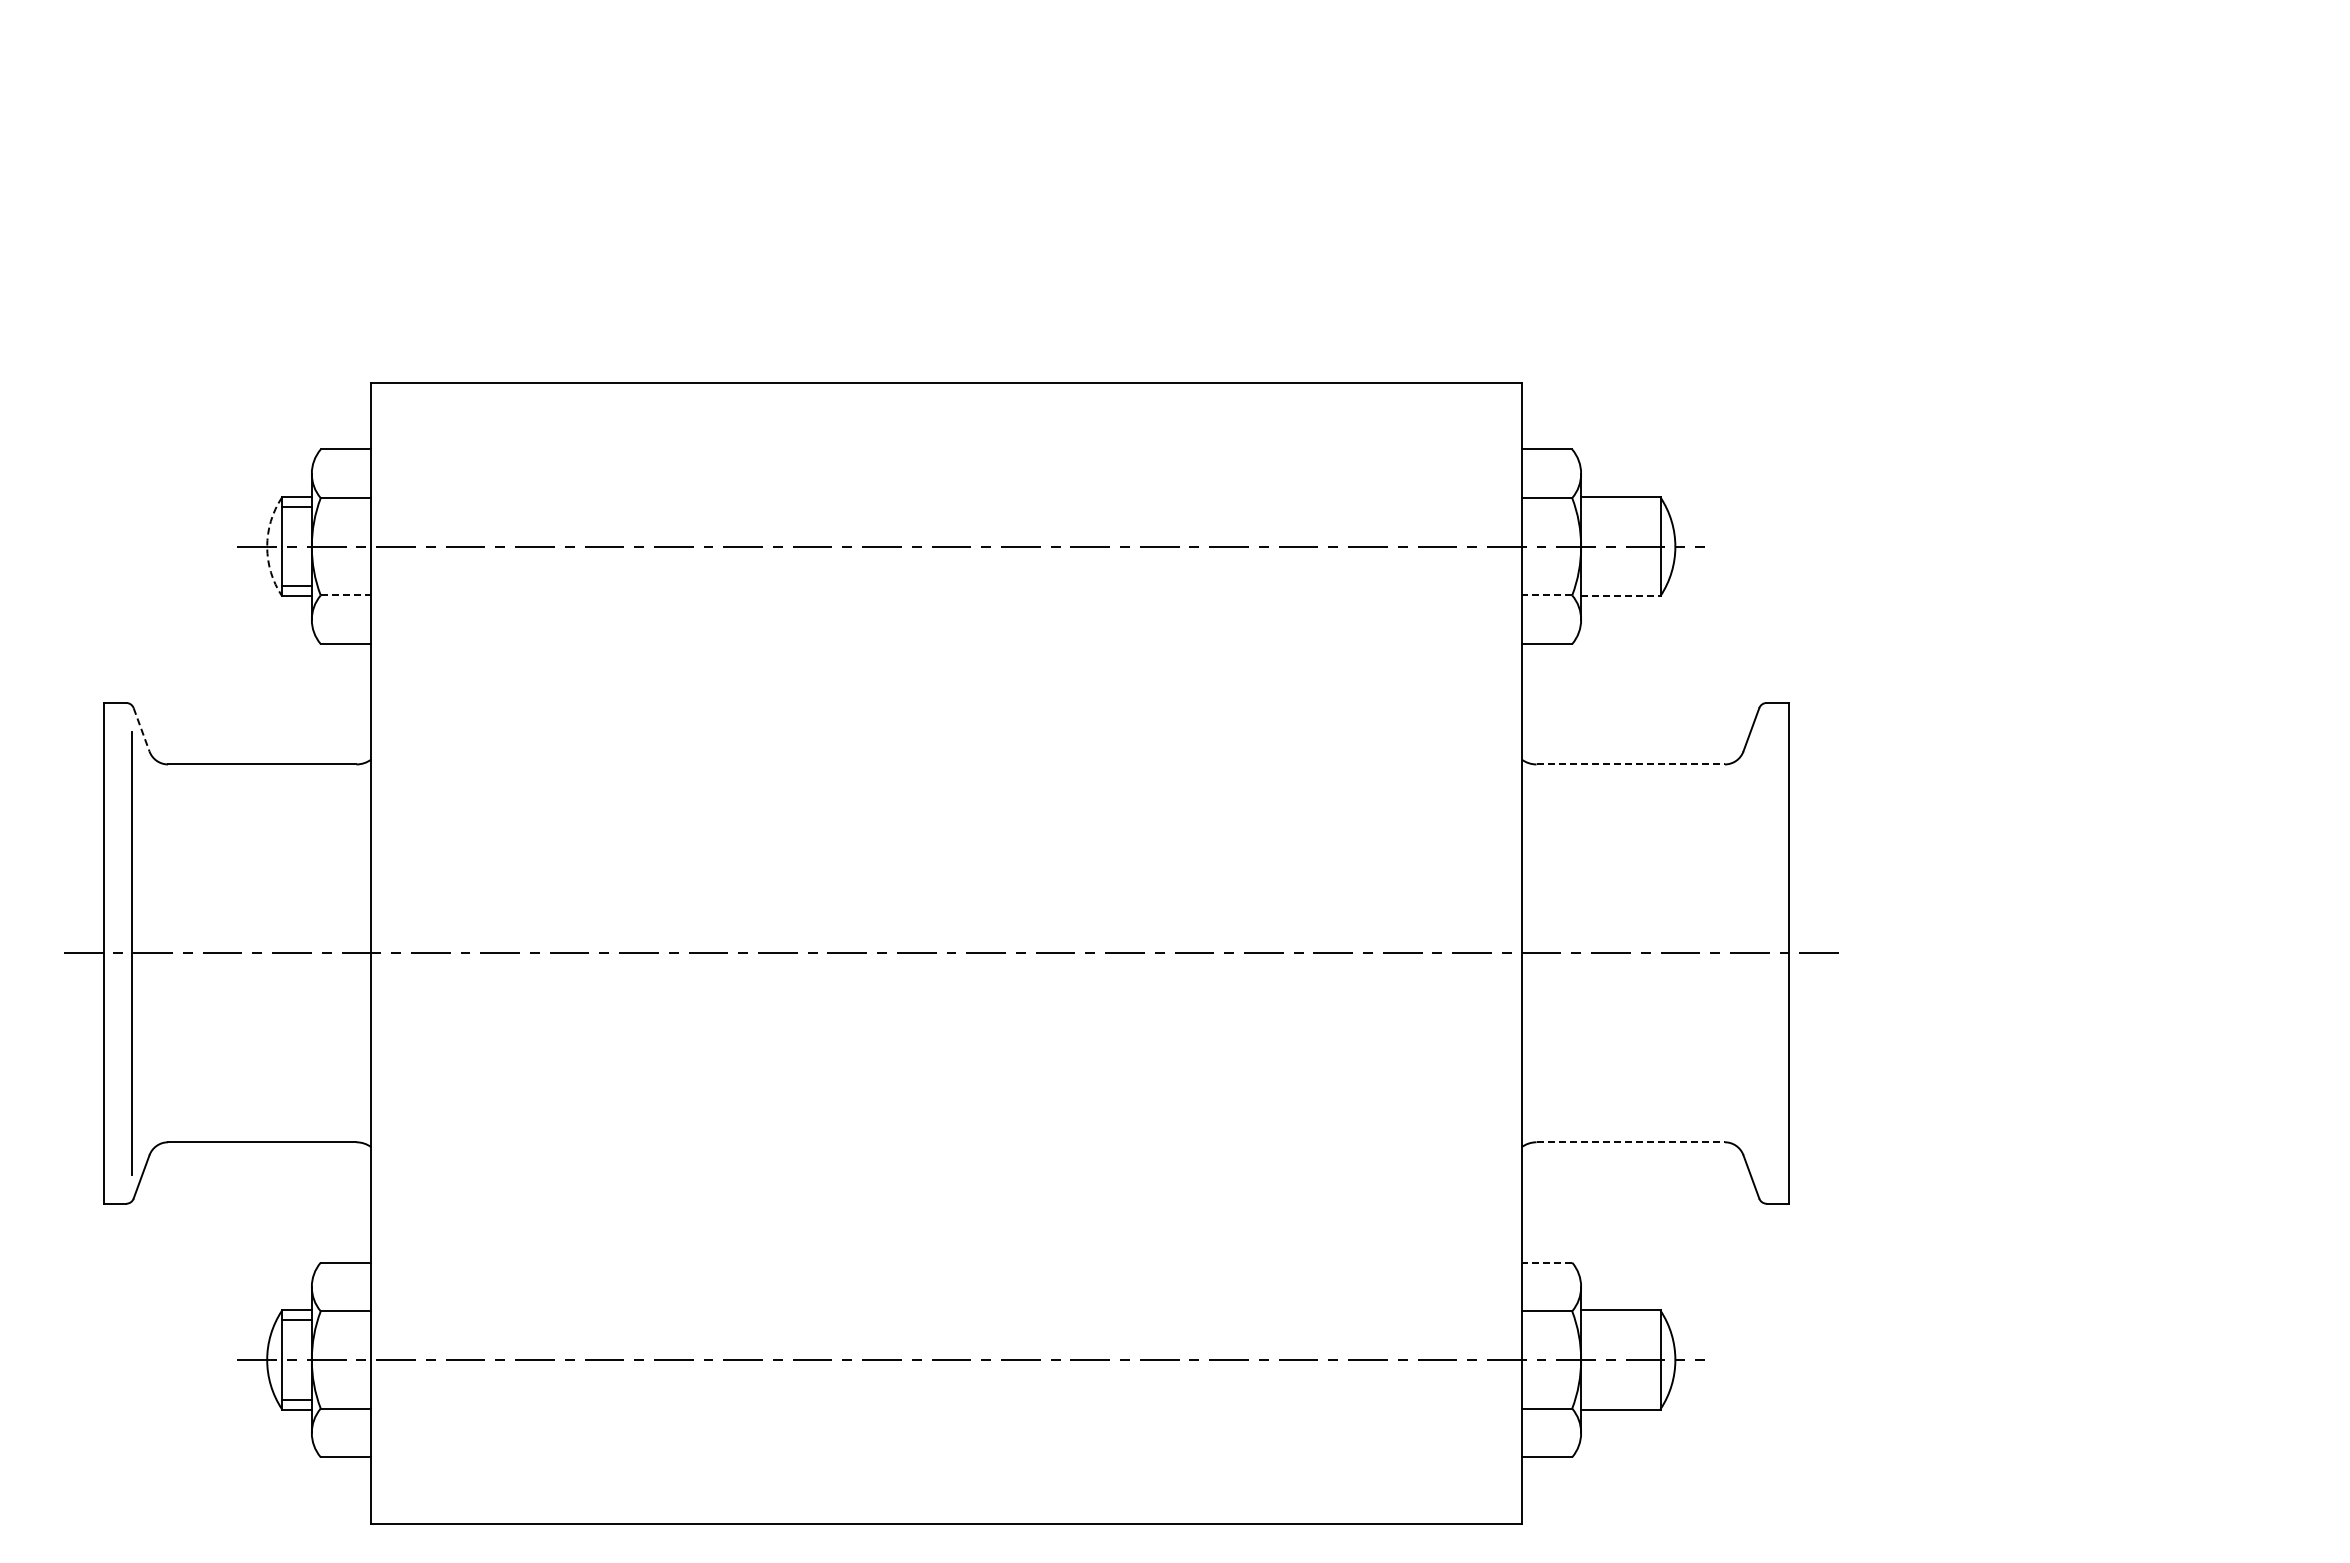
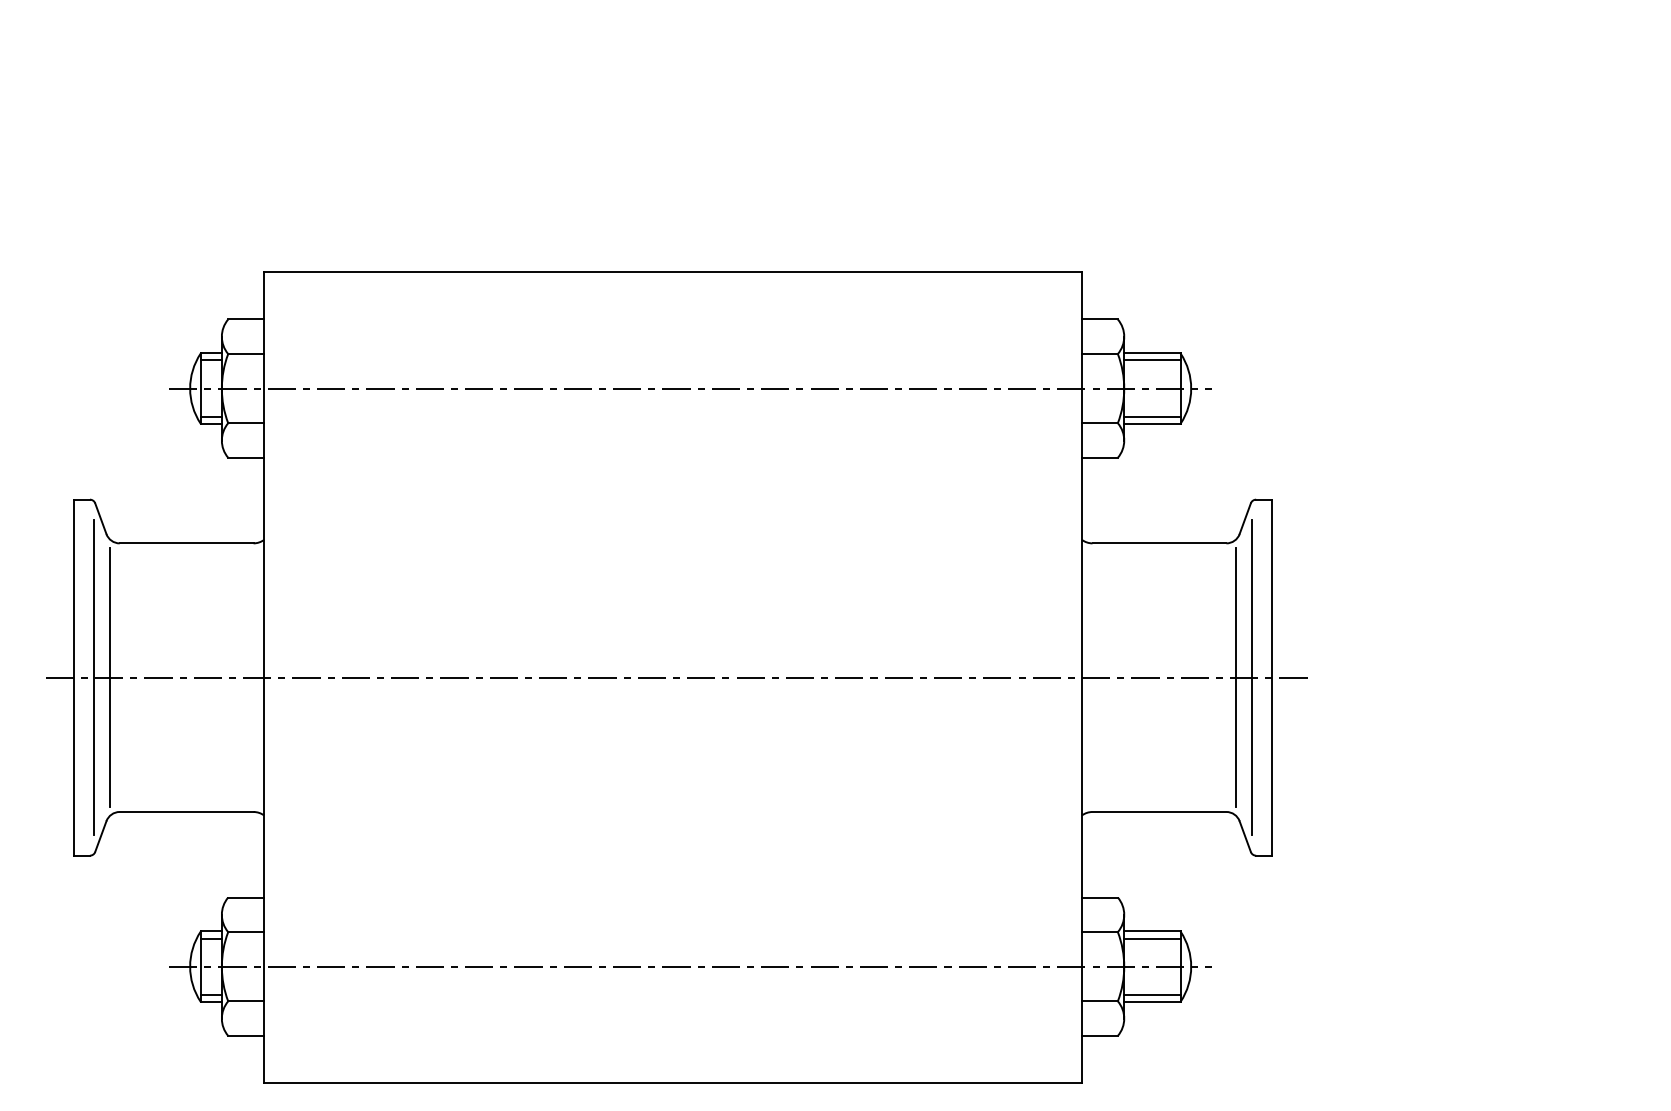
line: (1620, 507) -> (1152, 360), added
arc: (267, 546) -> (190, 388), dashed -> solid
line: (1620, 586) -> (1152, 416), added
line: (346, 595) -> (246, 423), dashed -> solid
line: (1546, 595) -> (1099, 423), dashed -> solid
line: (1620, 596) -> (1152, 423), dashed -> solid
line: (141, 729) -> (100, 518), dashed -> solid
line: (1631, 764) -> (1160, 543), dashed -> solid
line: (1761, 952) -> (1252, 677), added
line: (154, 953) -> (110, 677), added
line: (1738, 953) -> (1236, 677), added
line: (1631, 1142) -> (1160, 812), dashed -> solid
line: (1546, 1262) -> (1099, 897), dashed -> solid
line: (1620, 1320) -> (1152, 938), added
line: (1620, 1399) -> (1152, 994), added

